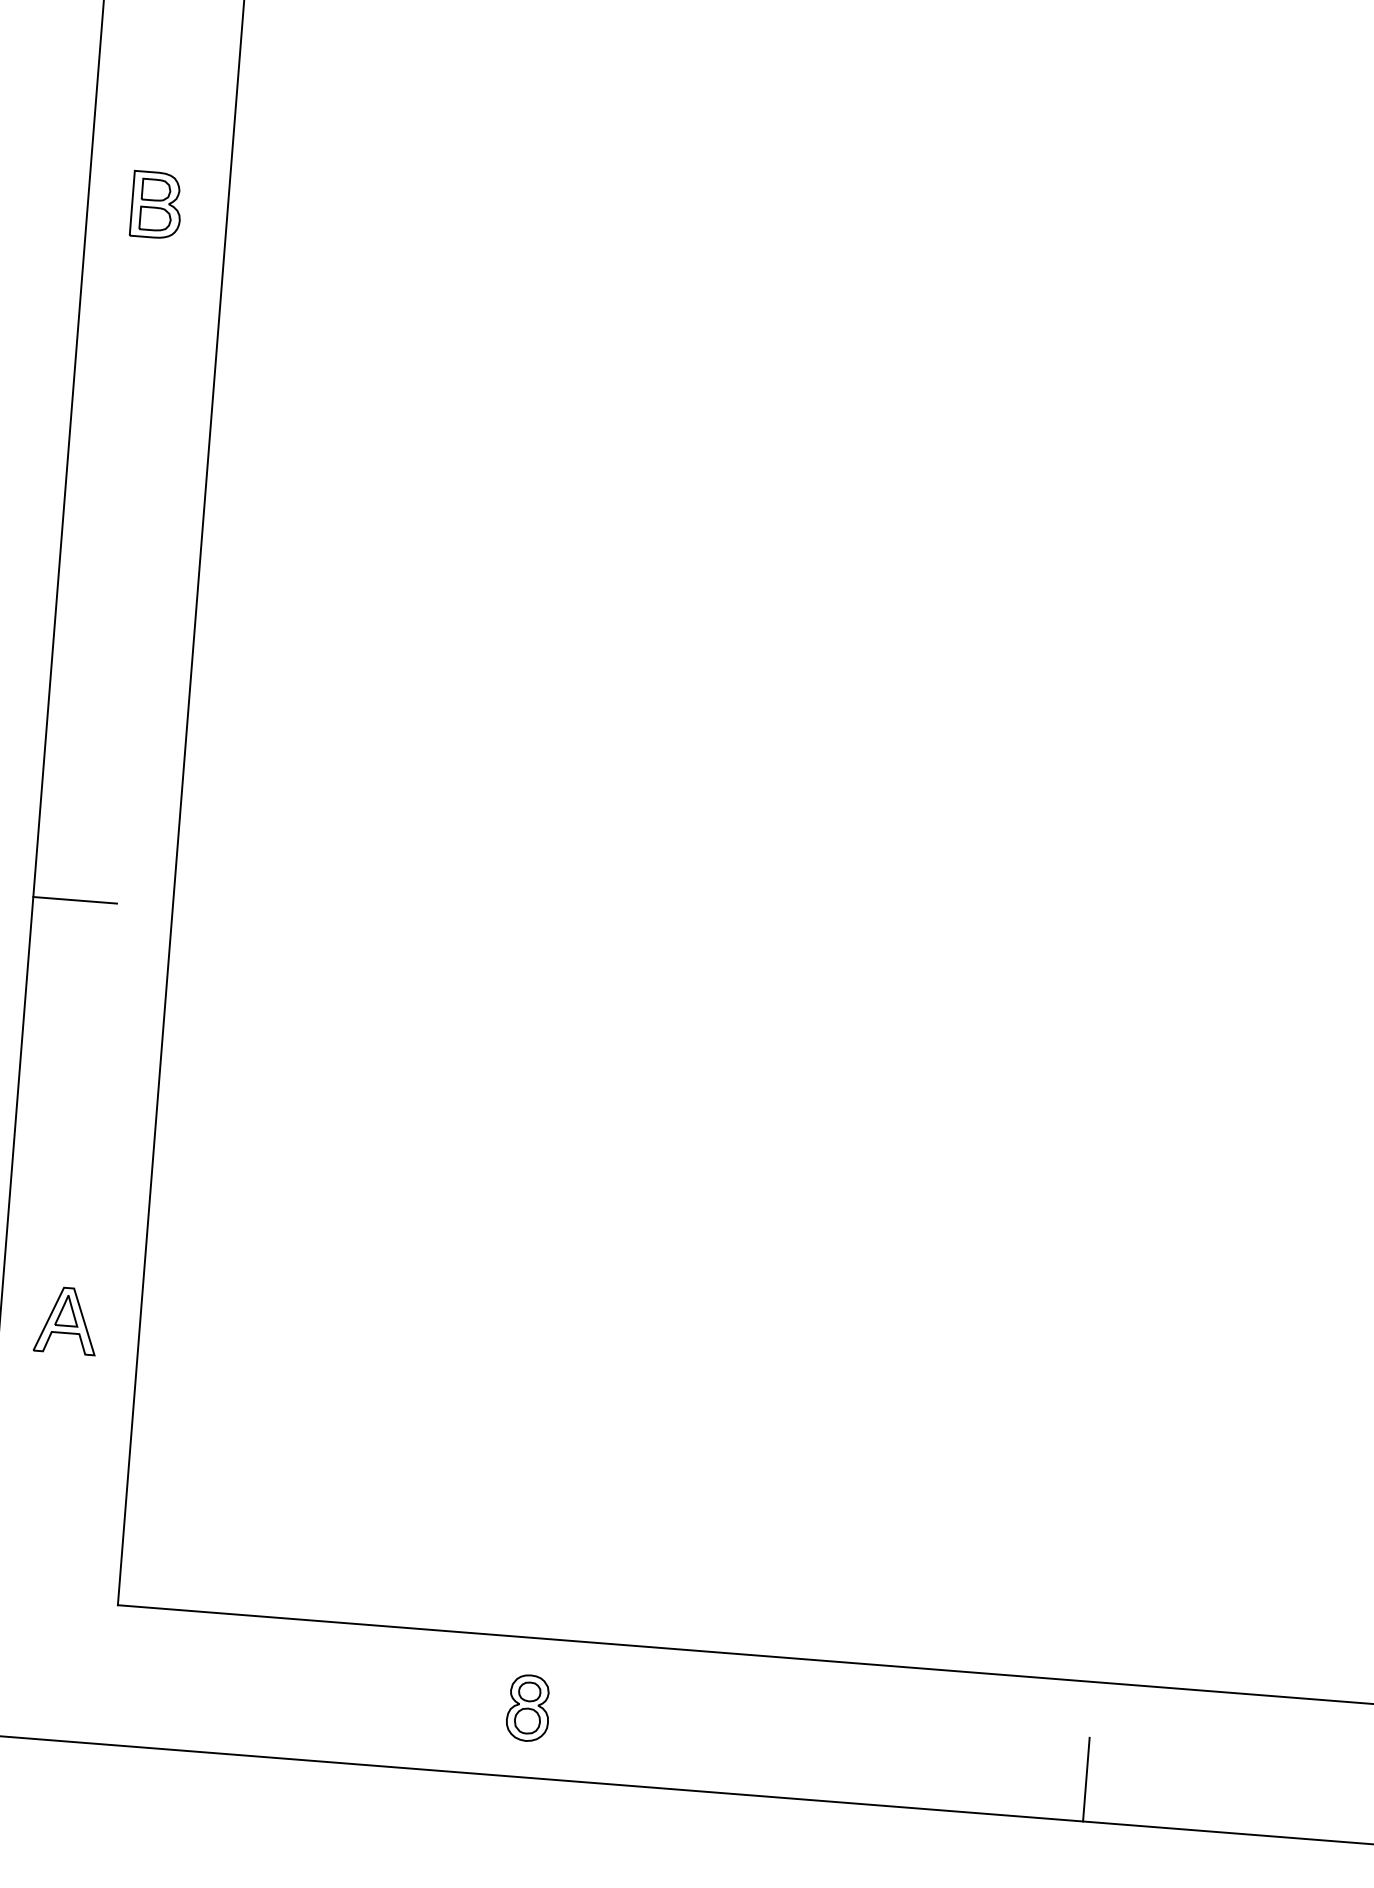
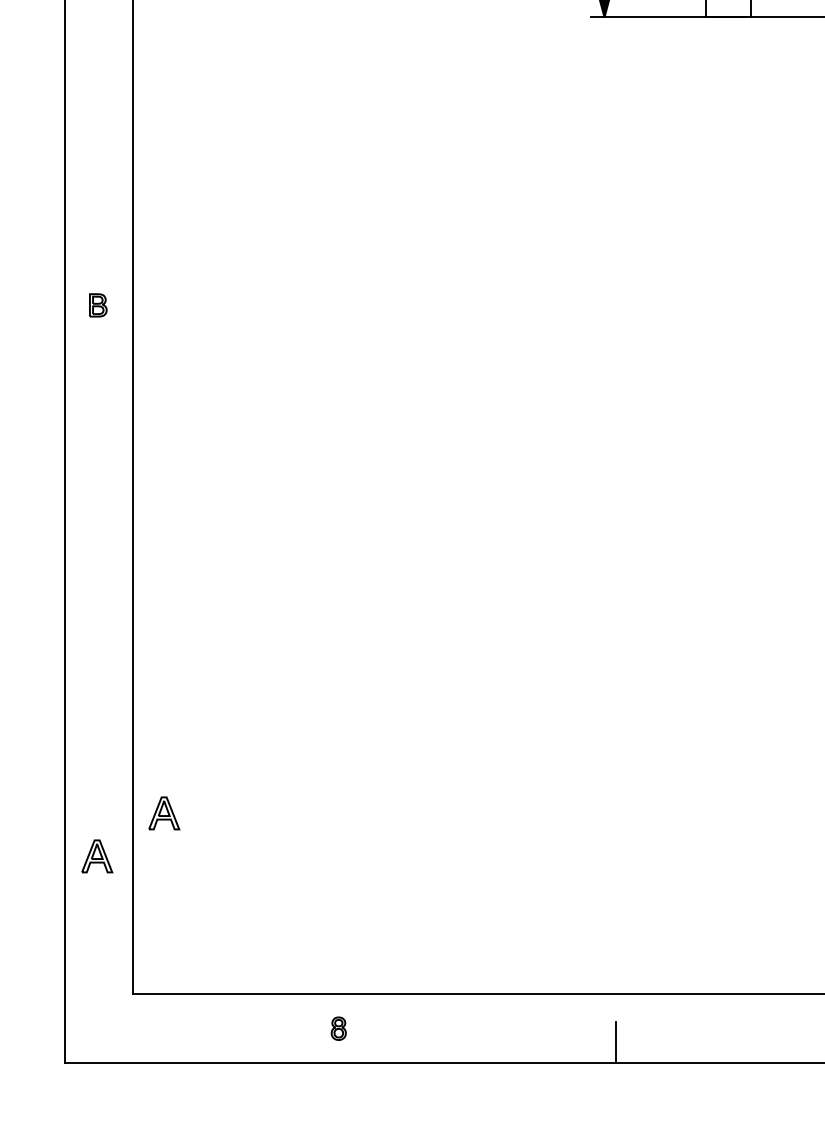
part: (157, 205) -> (98, 305), size x0.7
line: (73, 899) -> (84, 649), removed
part: (209, 1244) -> (164, 813), added
part: (527, 1707) -> (338, 1028), size x0.7

